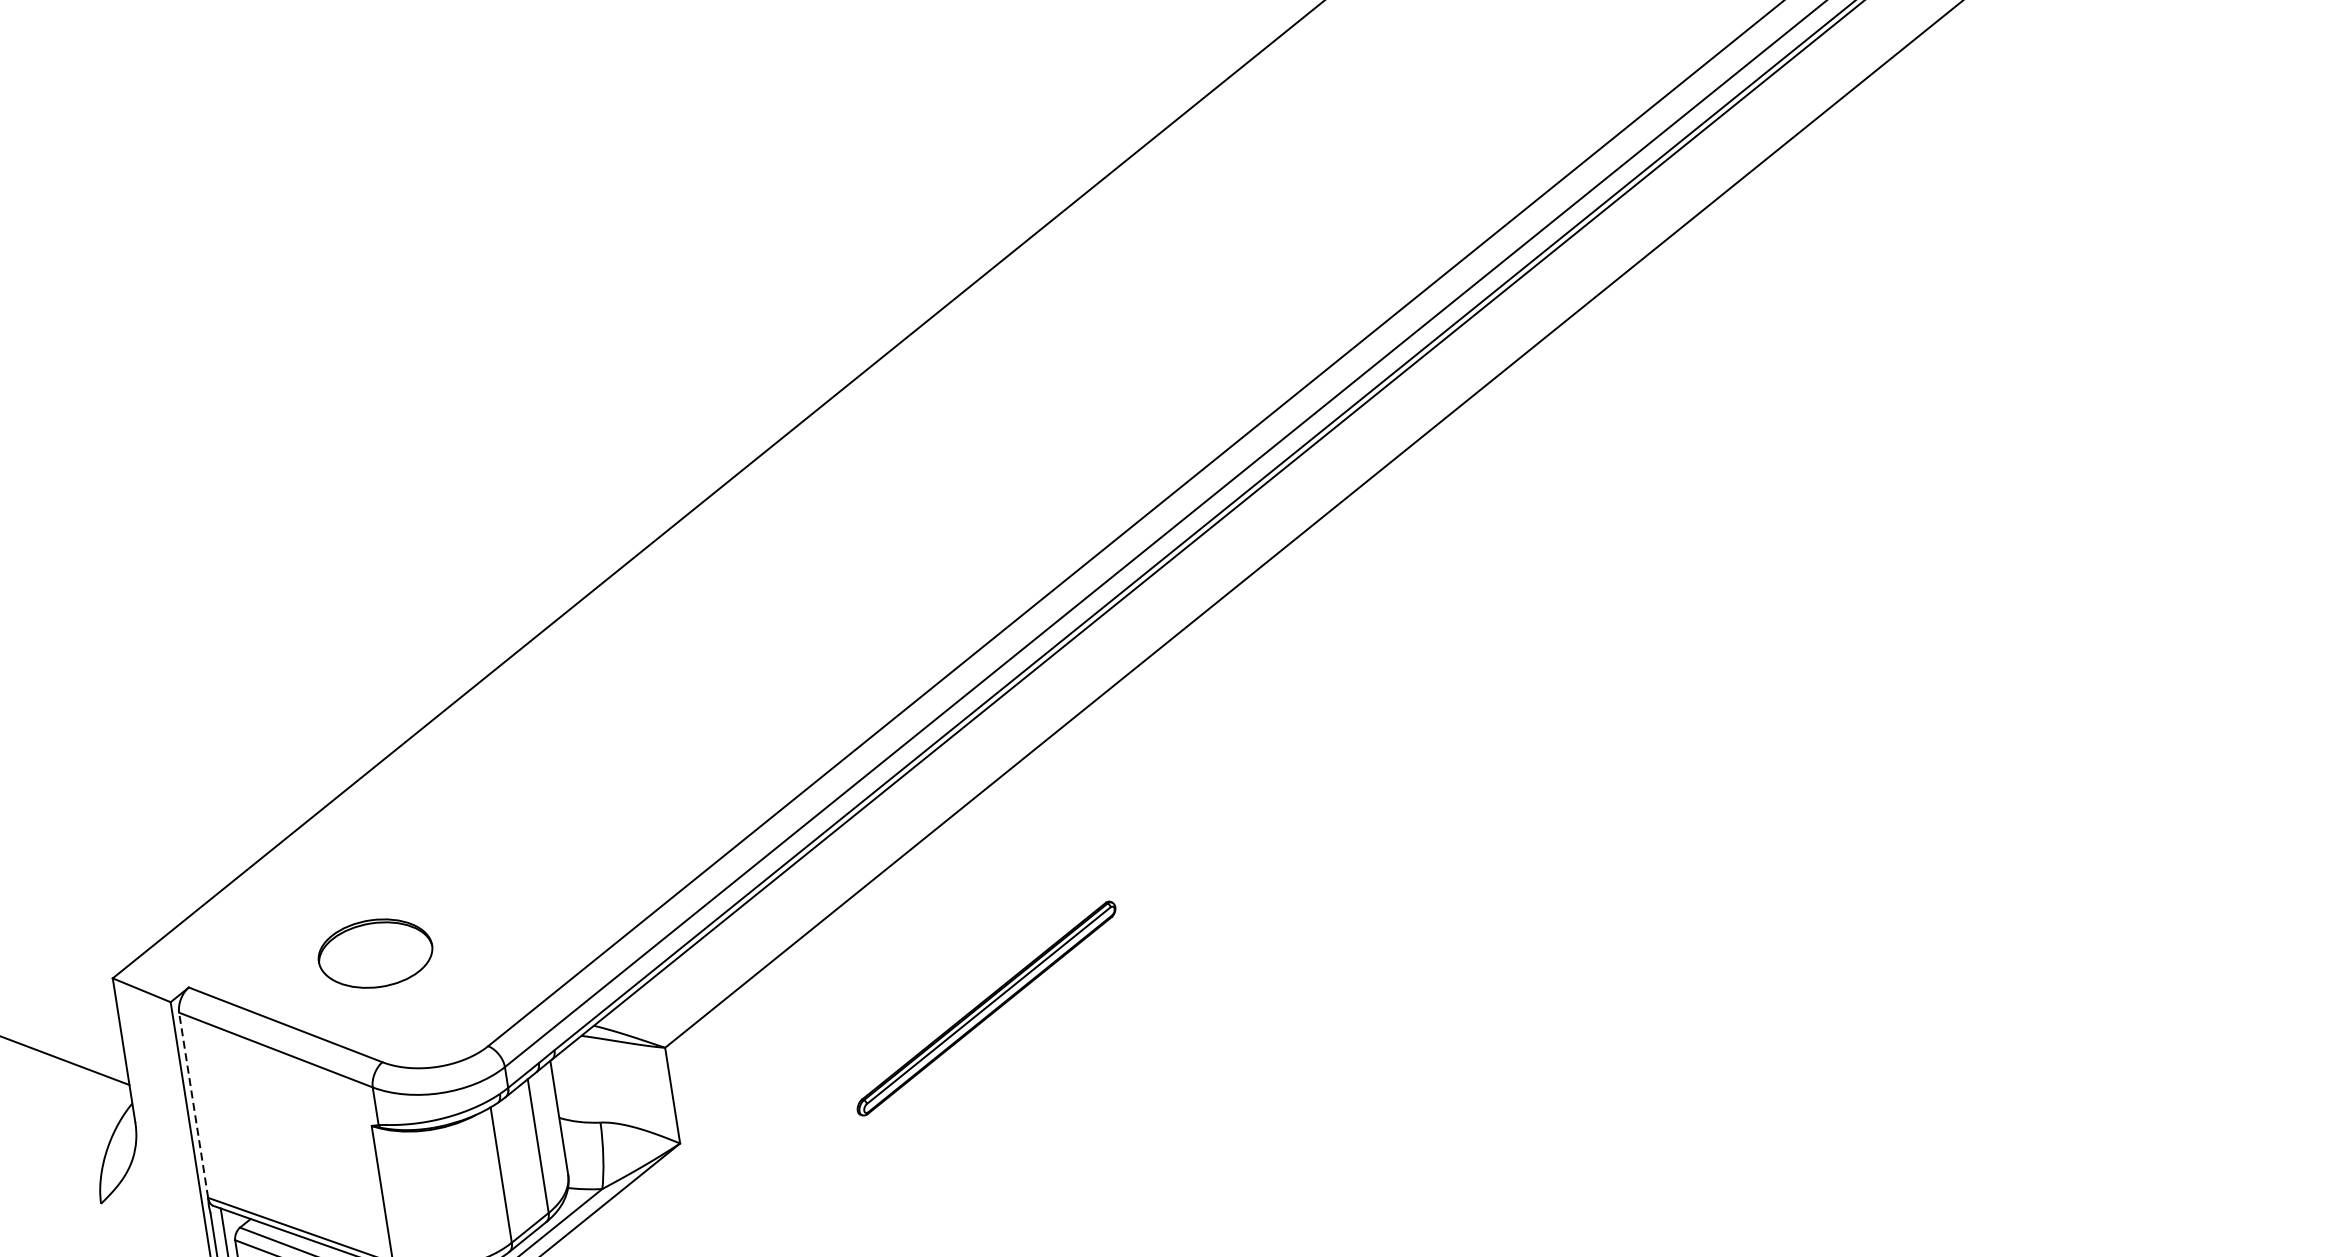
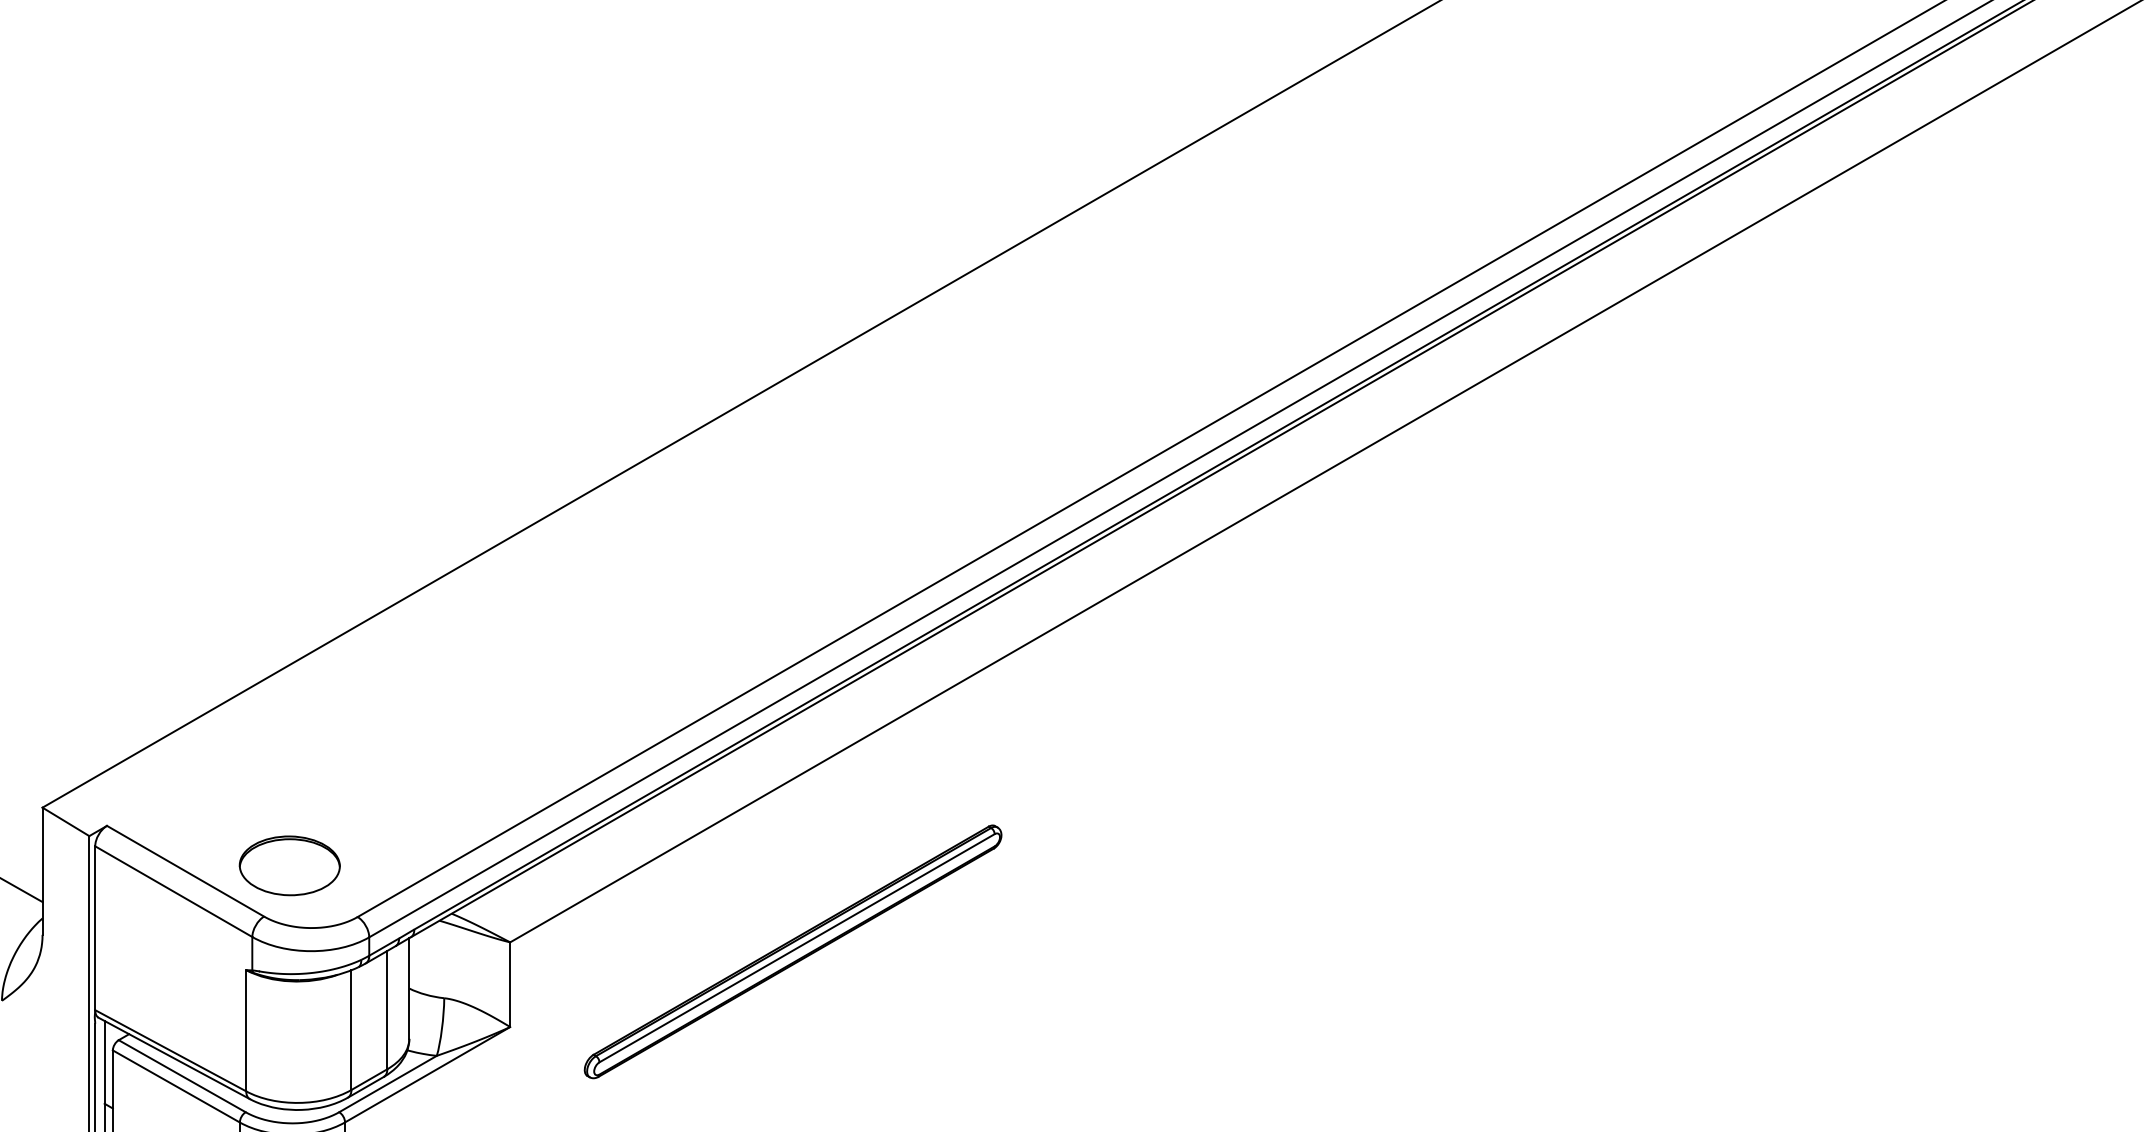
part: (375, 953) -> (289, 865), moved
part: (985, 1008) -> (792, 951), size x1.67
line: (193, 1105) -> (95, 928), dashed -> solid

